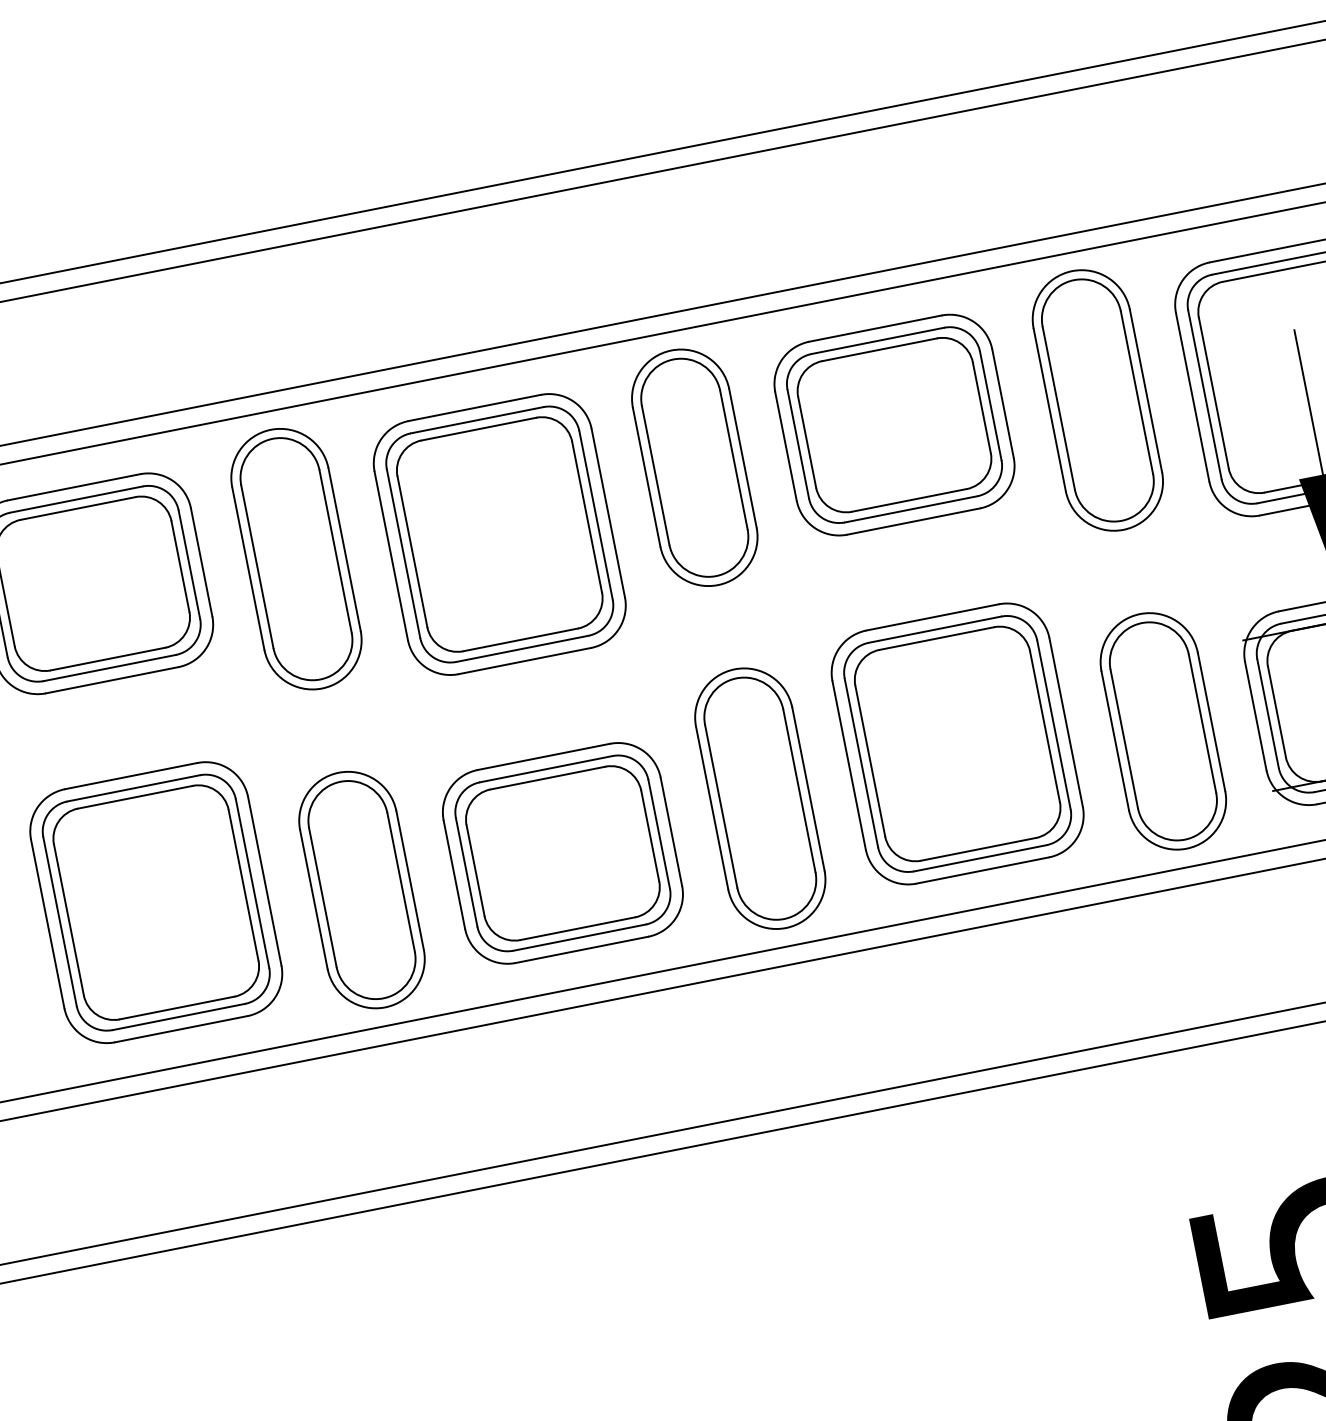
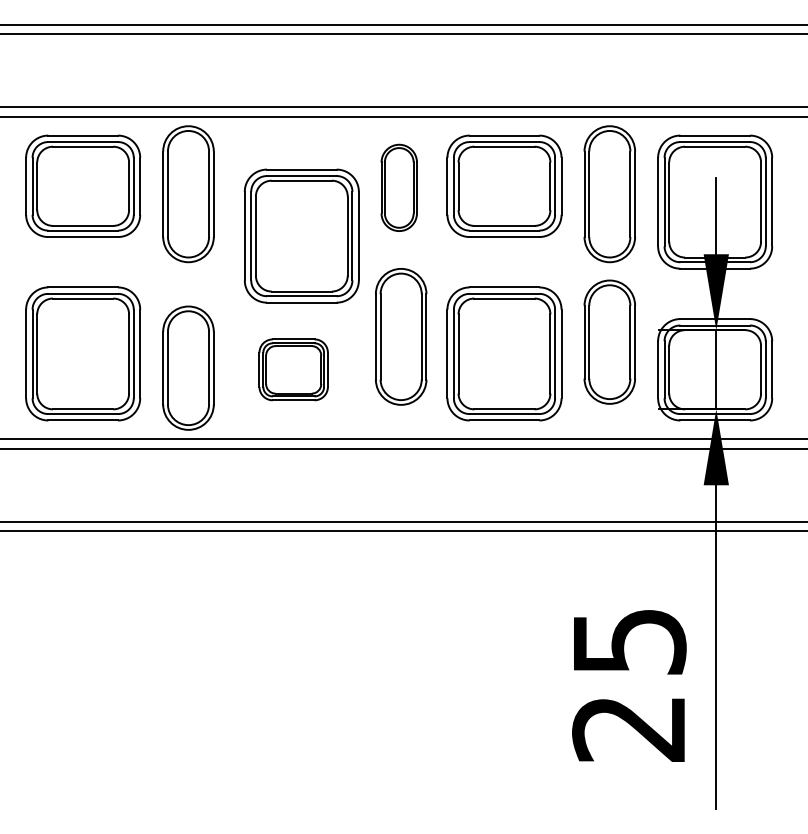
part: (695, 466) -> (399, 187), size x0.7
part: (498, 533) -> (301, 235), moved
part: (1162, 730) -> (609, 341), moved
part: (760, 797) -> (401, 336), moved
part: (562, 852) -> (293, 369), size x0.6

